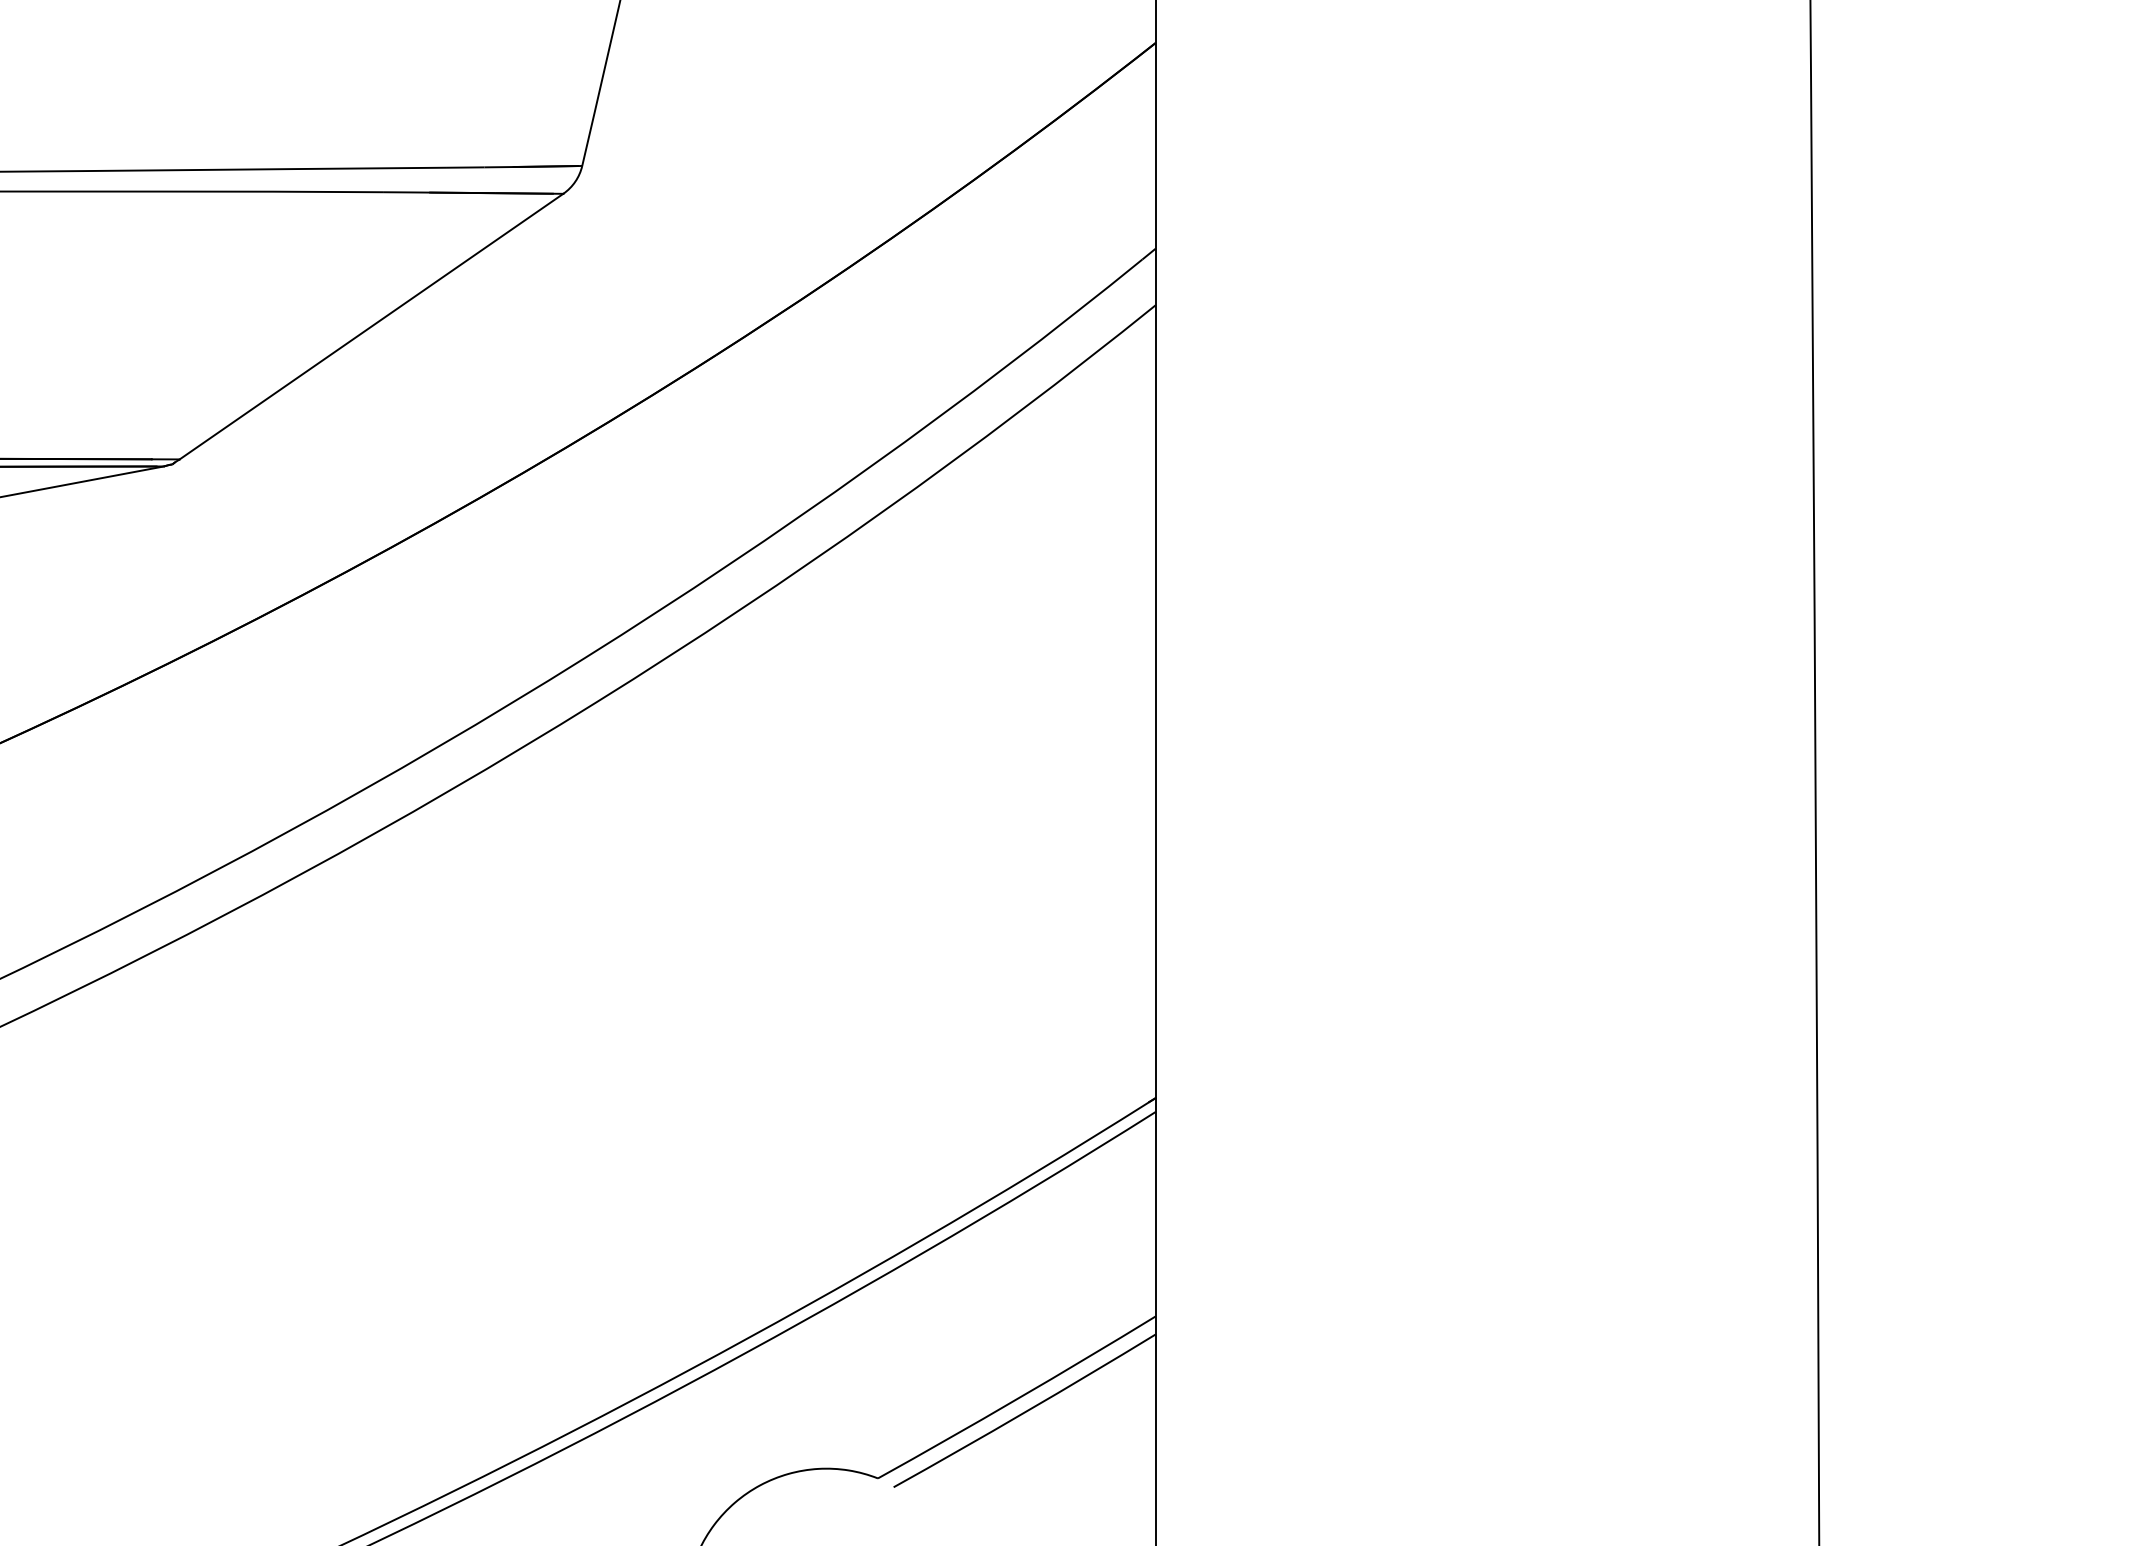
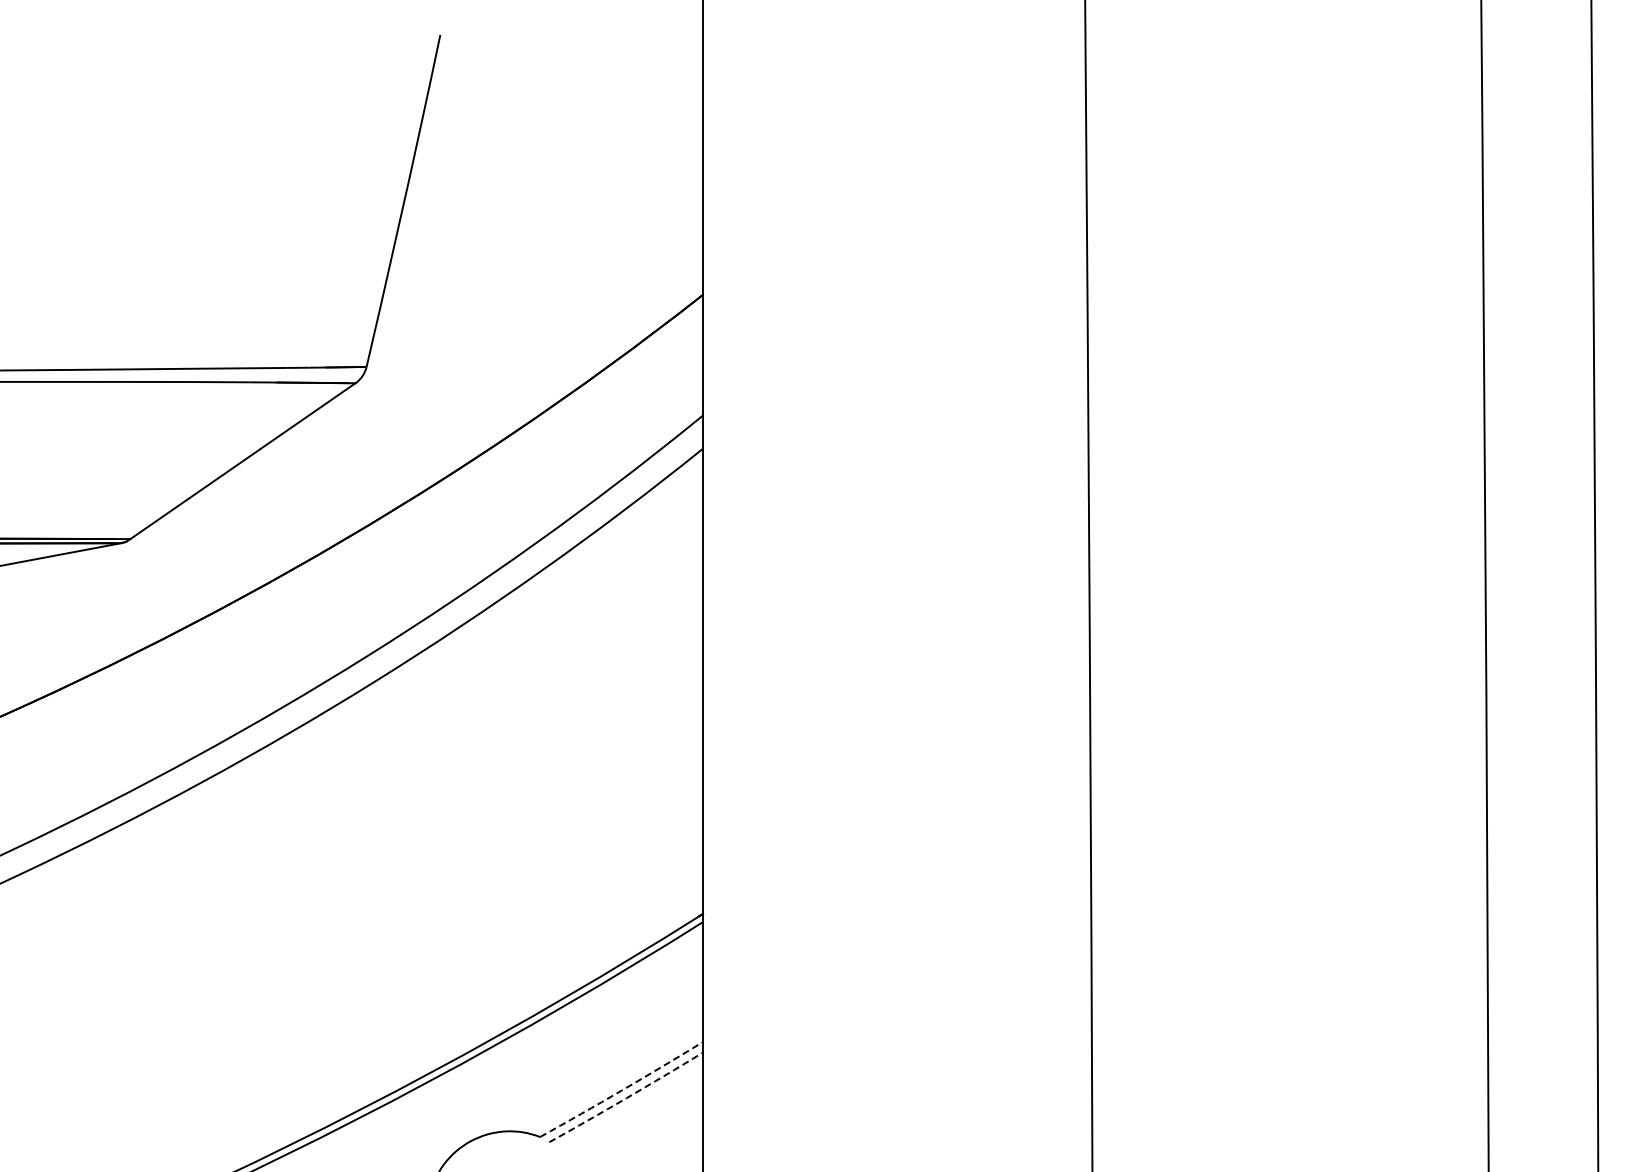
arc: (1018, 1399) -> (622, 1090), solid -> dashed
arc: (1025, 1412) -> (626, 1098), solid -> dashed

